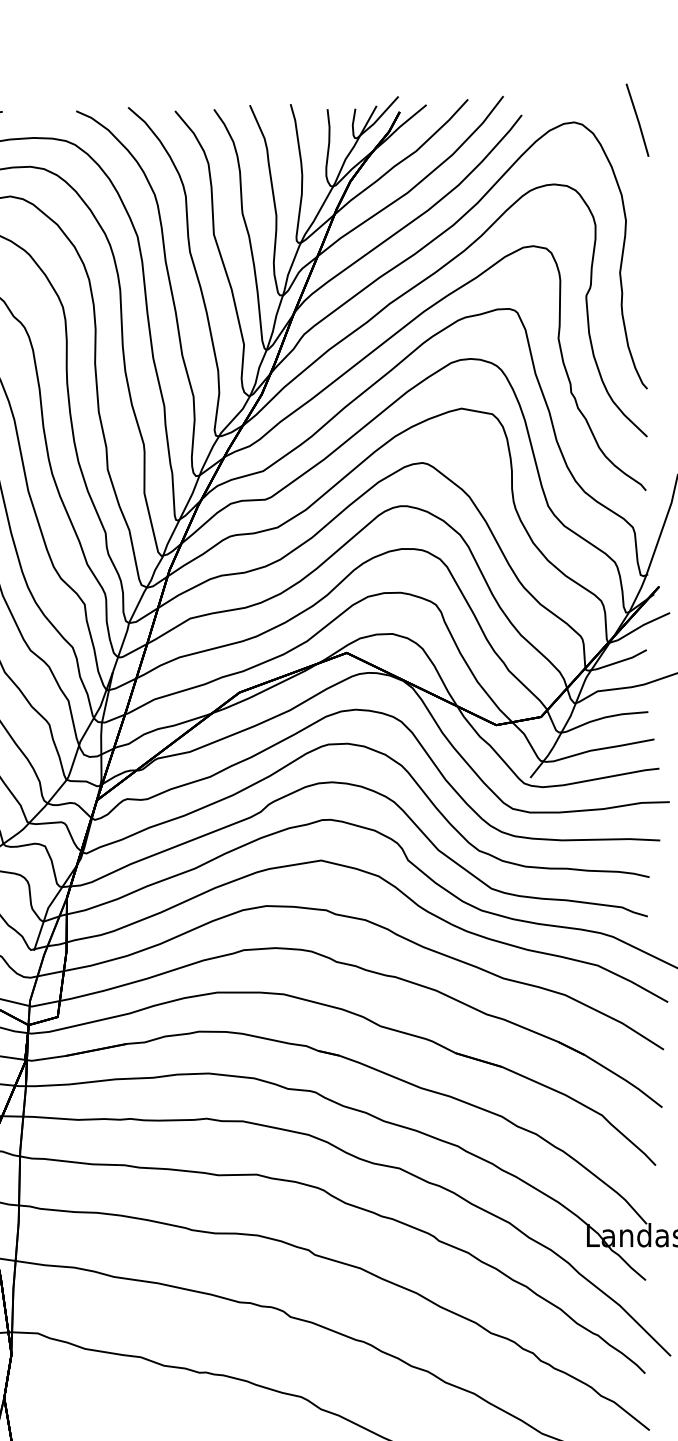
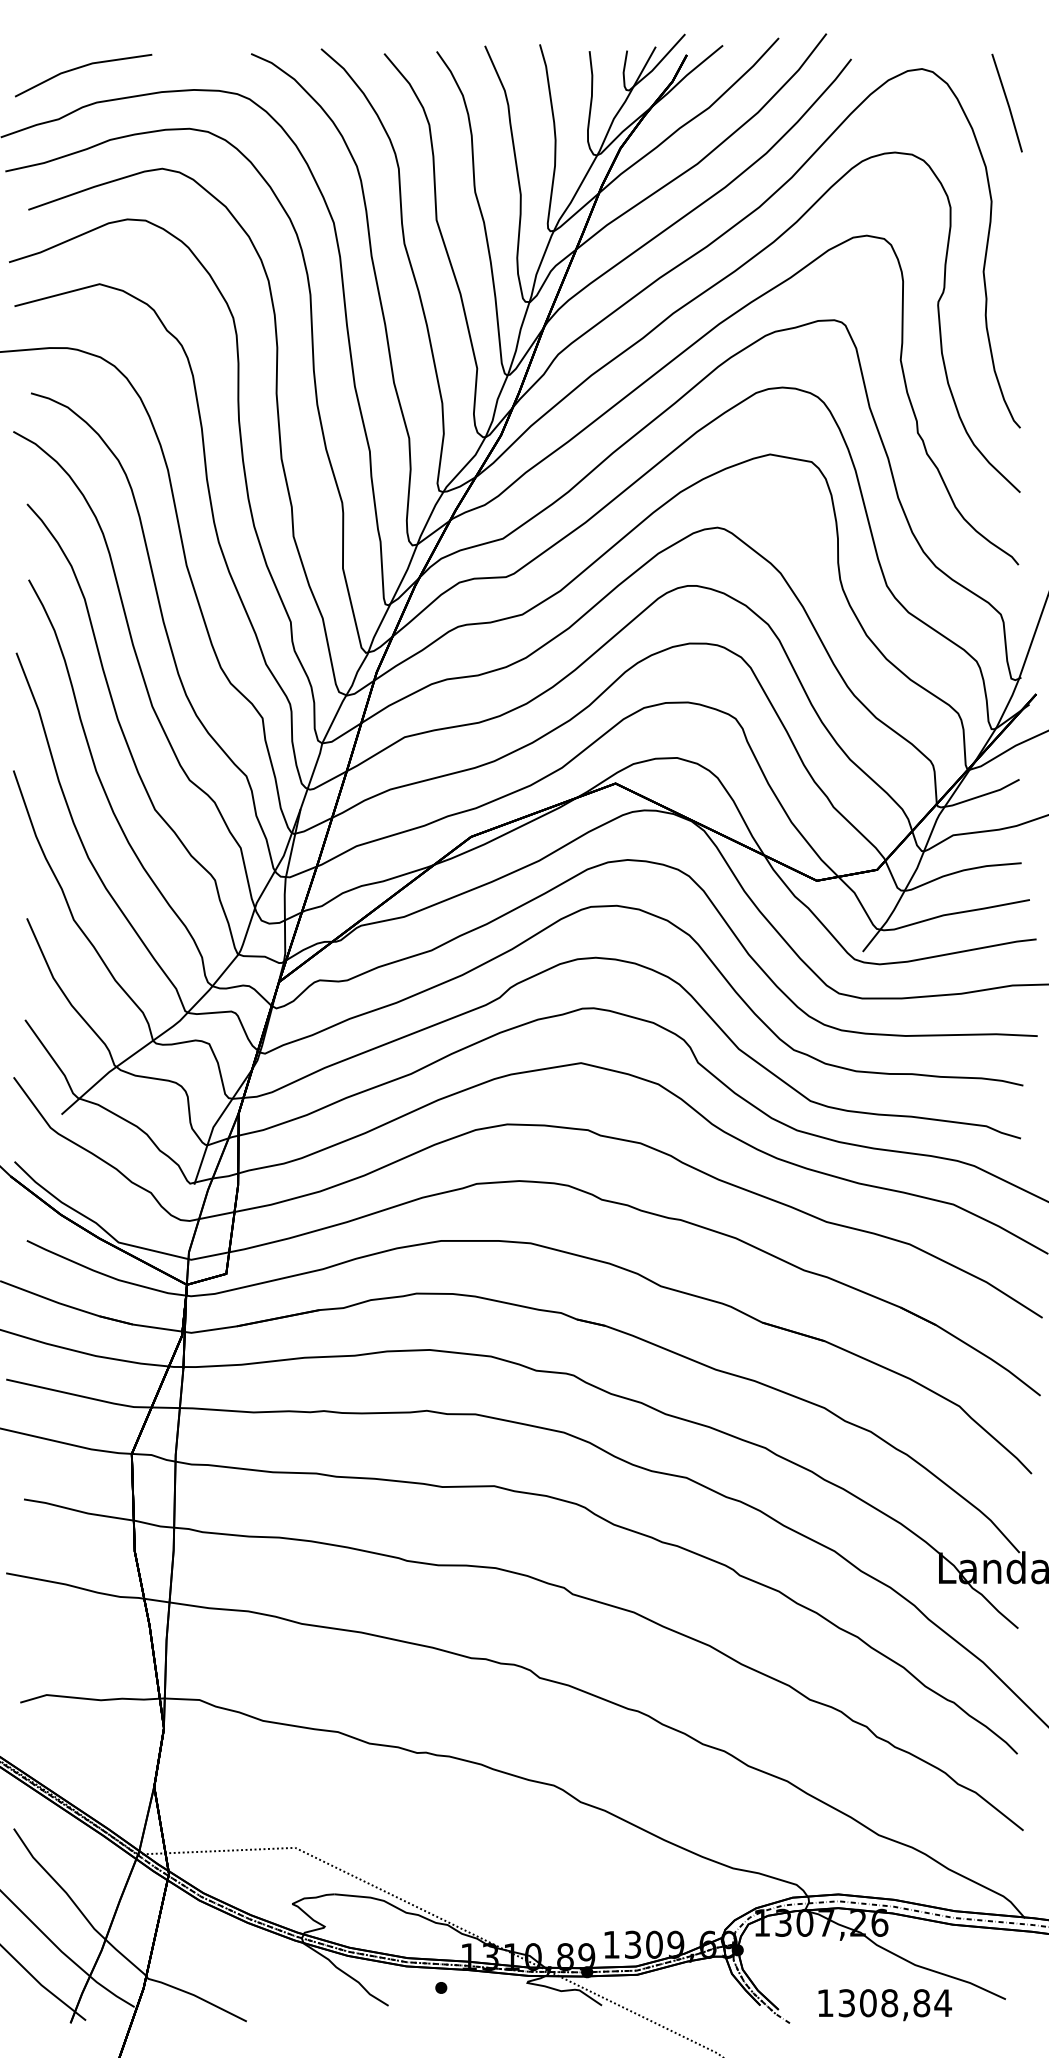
line: (637, 119) -> (1006, 102), moved

